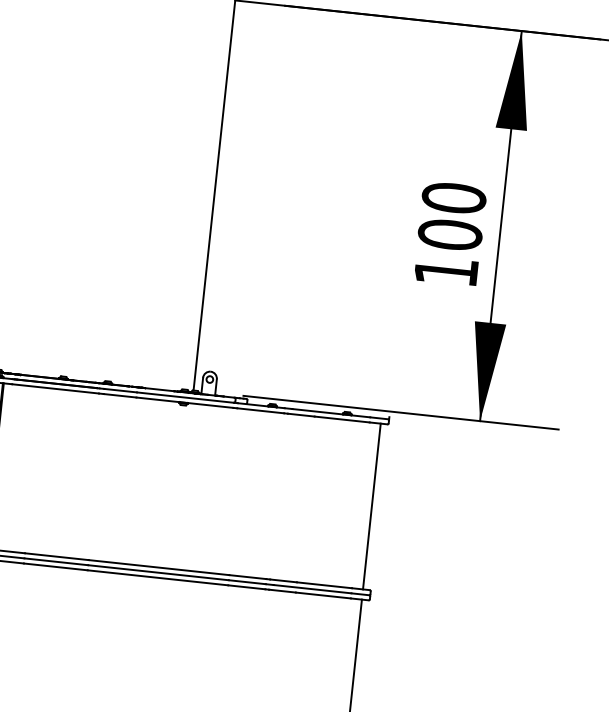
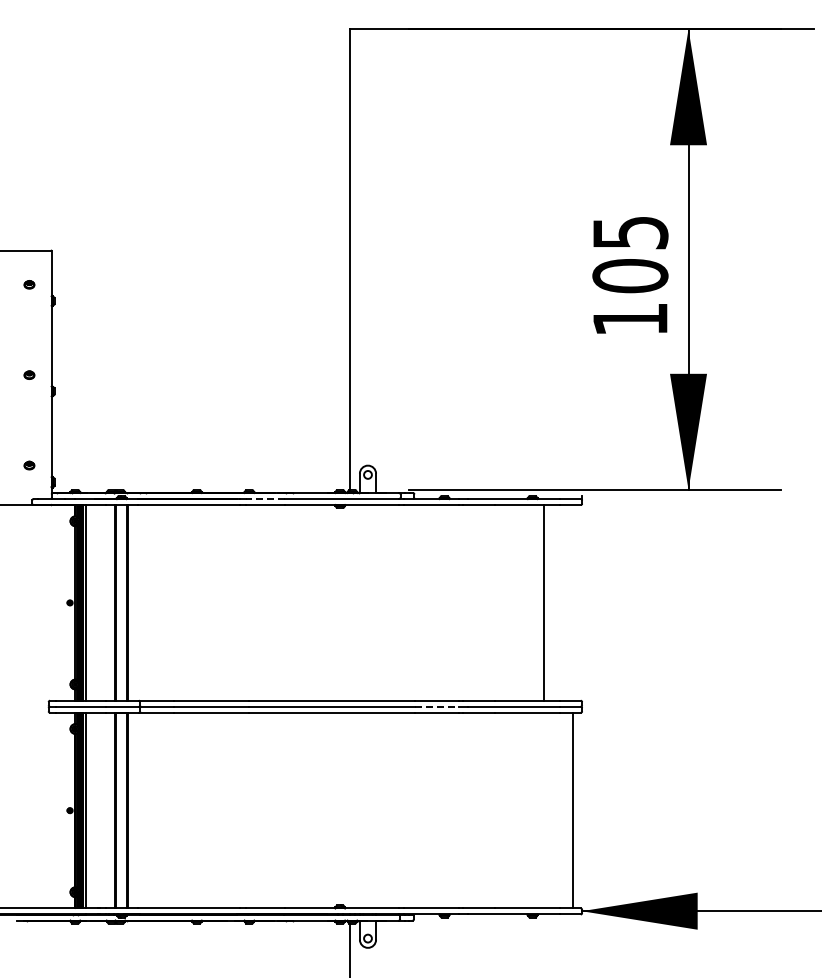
text: (454, 197) -> (630, 232), 100 -> 105
line: (119, 391) -> (264, 499), solid -> dashed
line: (371, 506) -> (543, 602), moved
line: (246, 581) -> (436, 706), solid -> dashed

